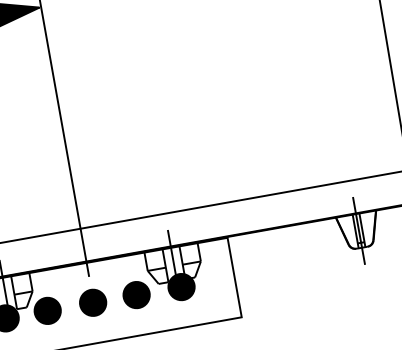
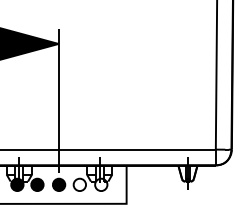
fill: (181, 286) -> (101, 184), removed
fill: (135, 294) -> (79, 184), removed

